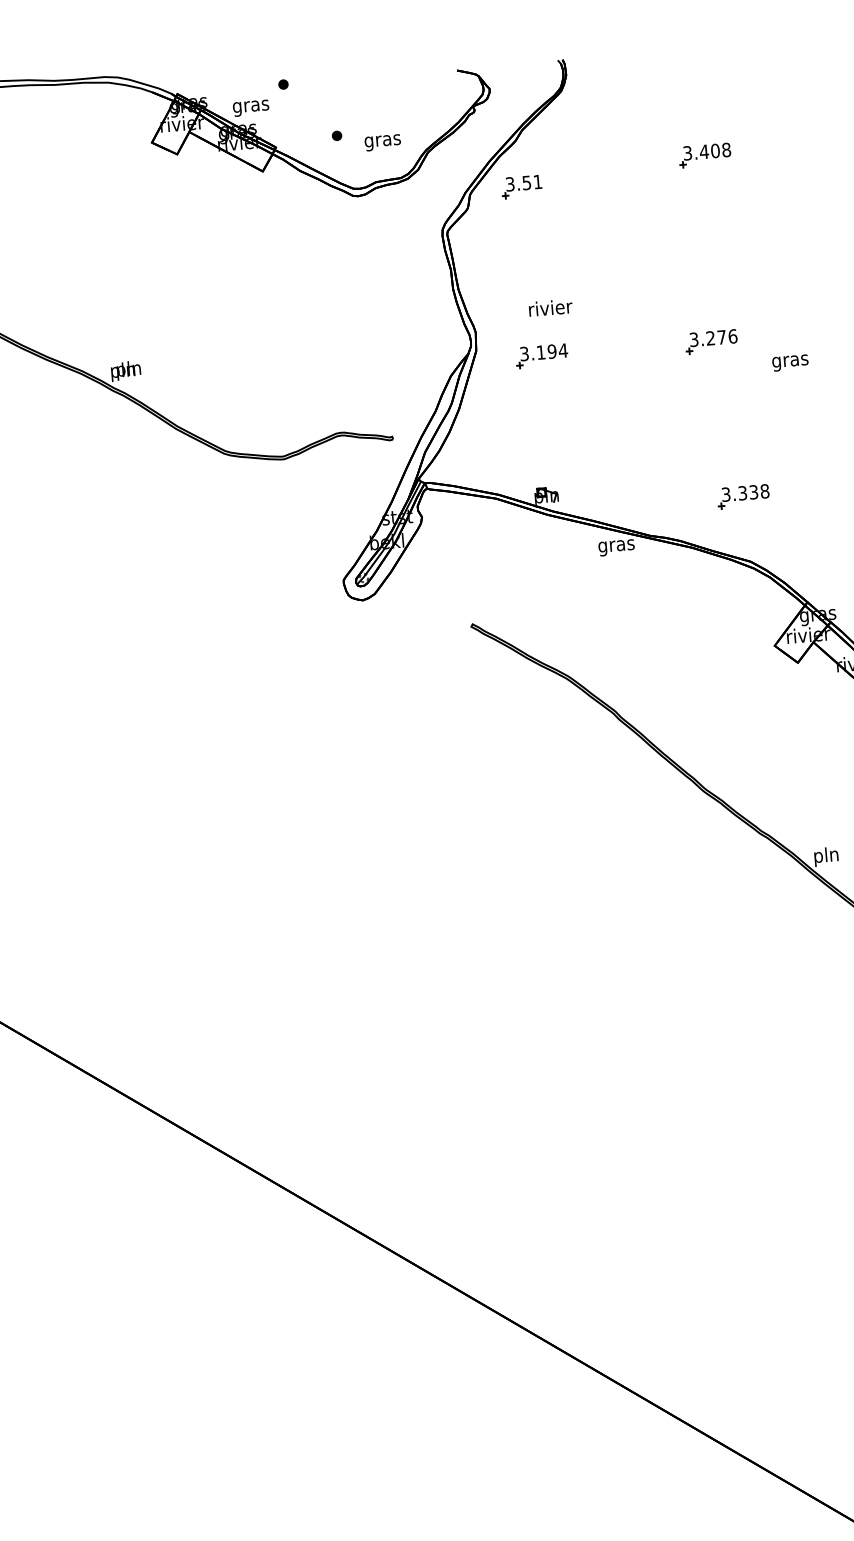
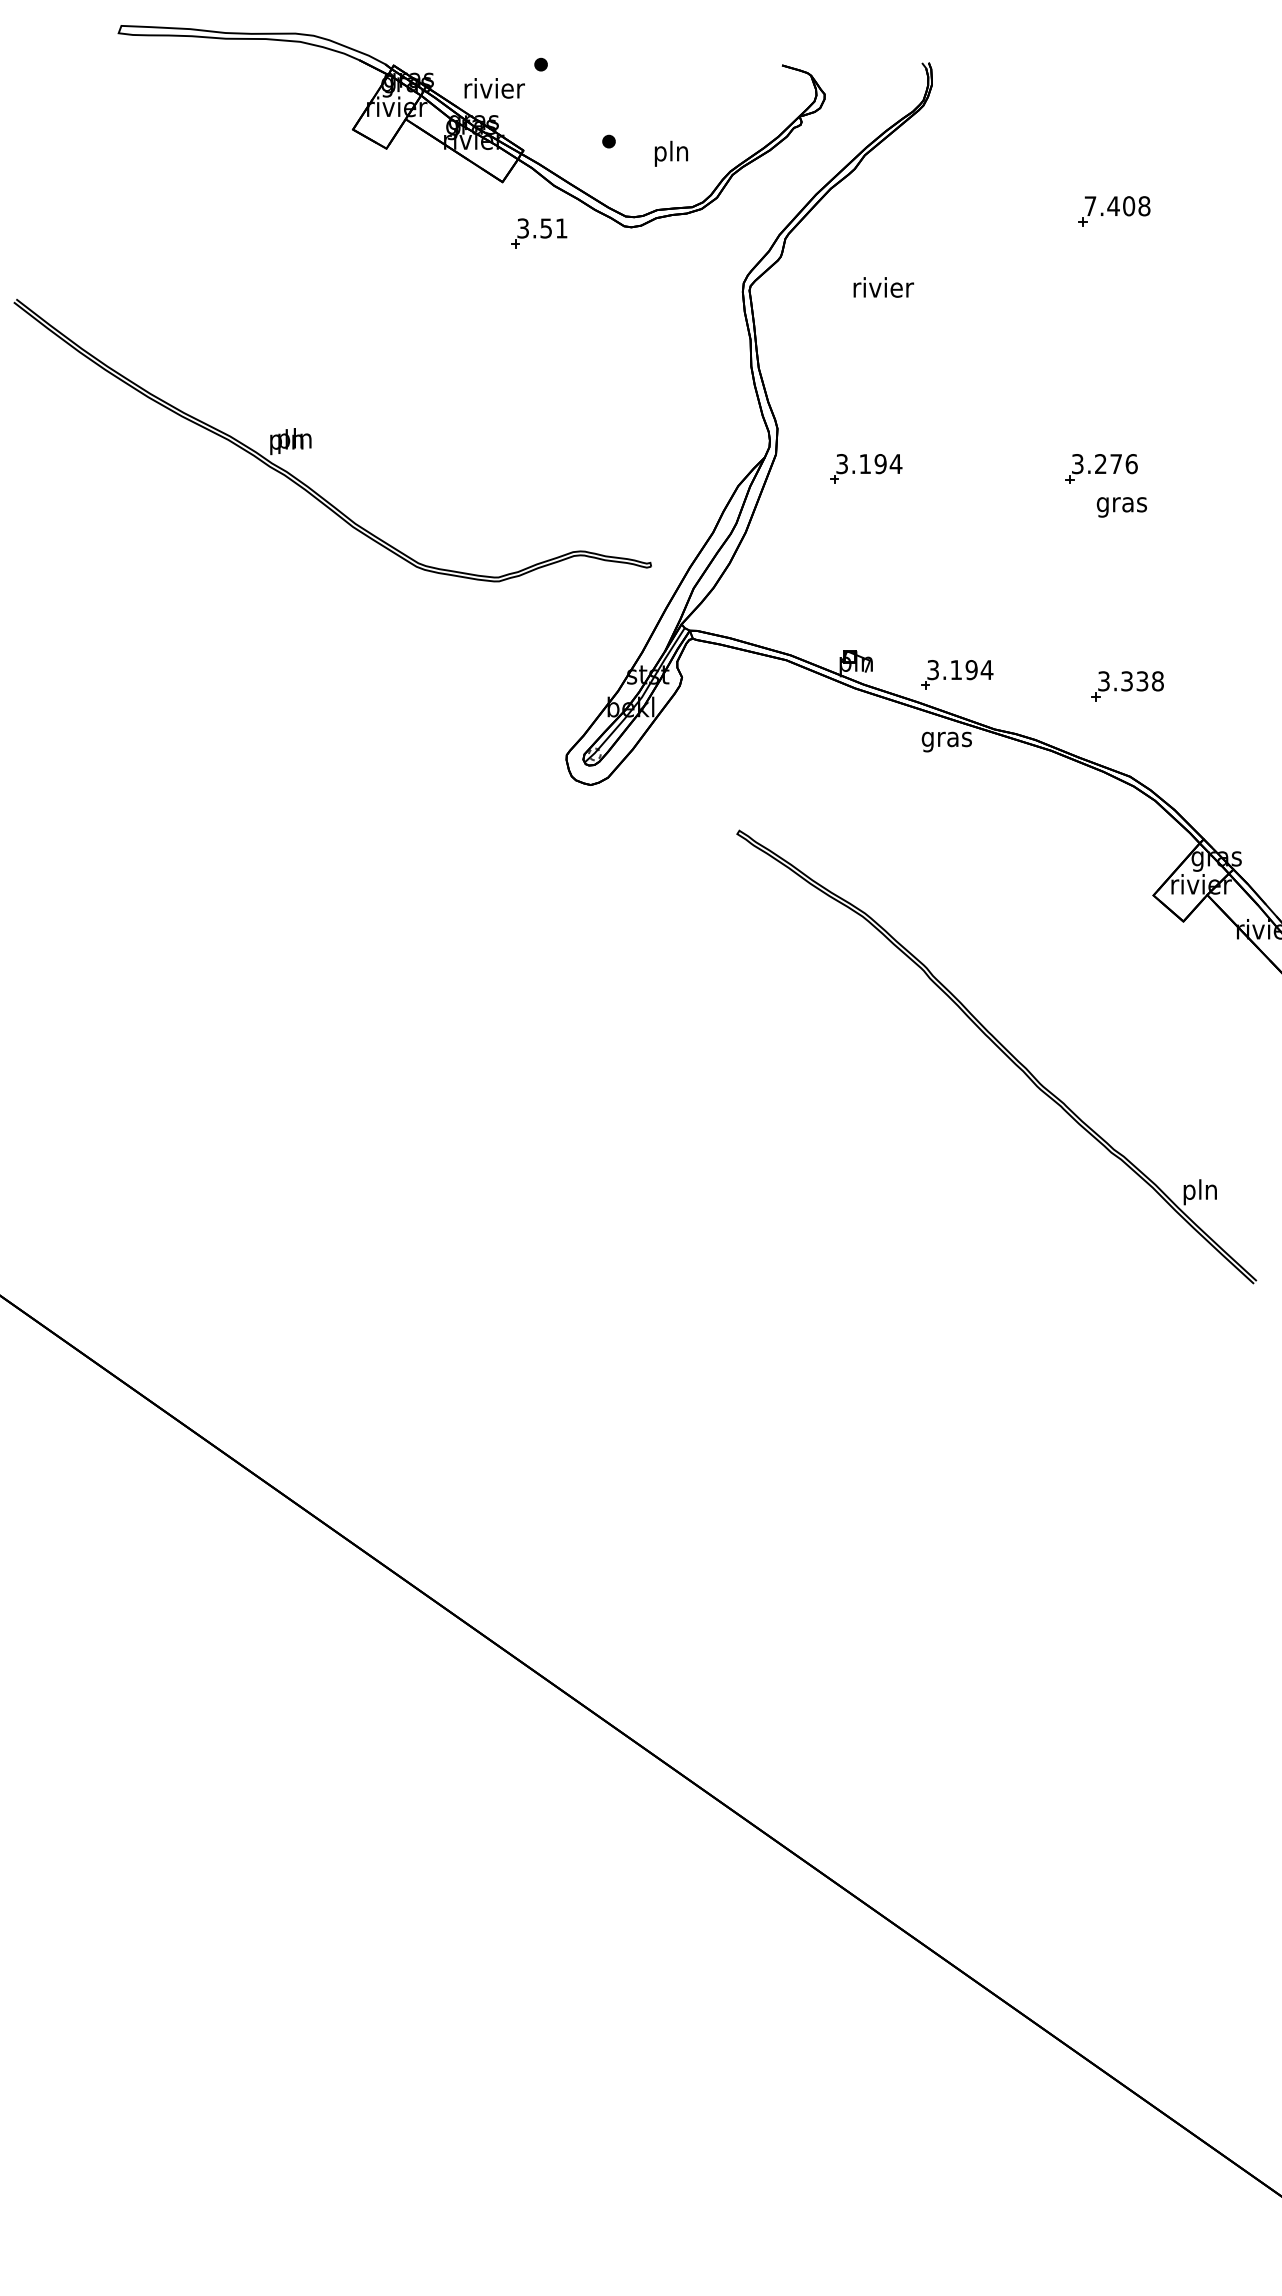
text: (251, 105) -> (494, 90), gras -> rivier
text: (382, 140) -> (671, 153), gras -> pln
text: (687, 153) -> (1090, 206), 3.408 -> 7.408
part: (522, 186) -> (539, 233), moved
text: (550, 307) -> (883, 287), moved
text: (790, 363) -> (1121, 507), moved
part: (620, 498) -> (957, 674), added

